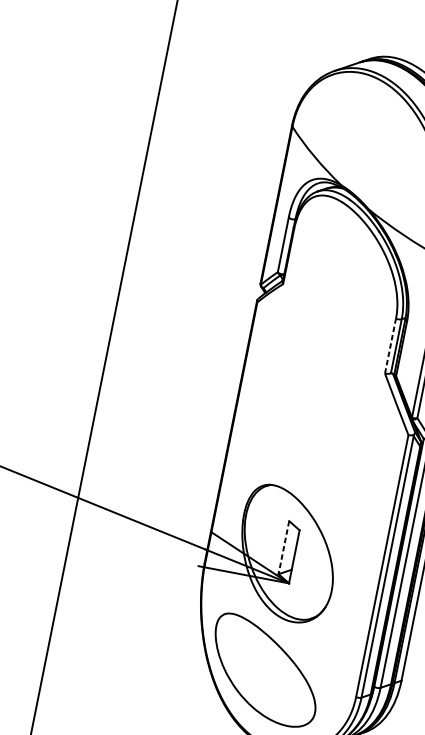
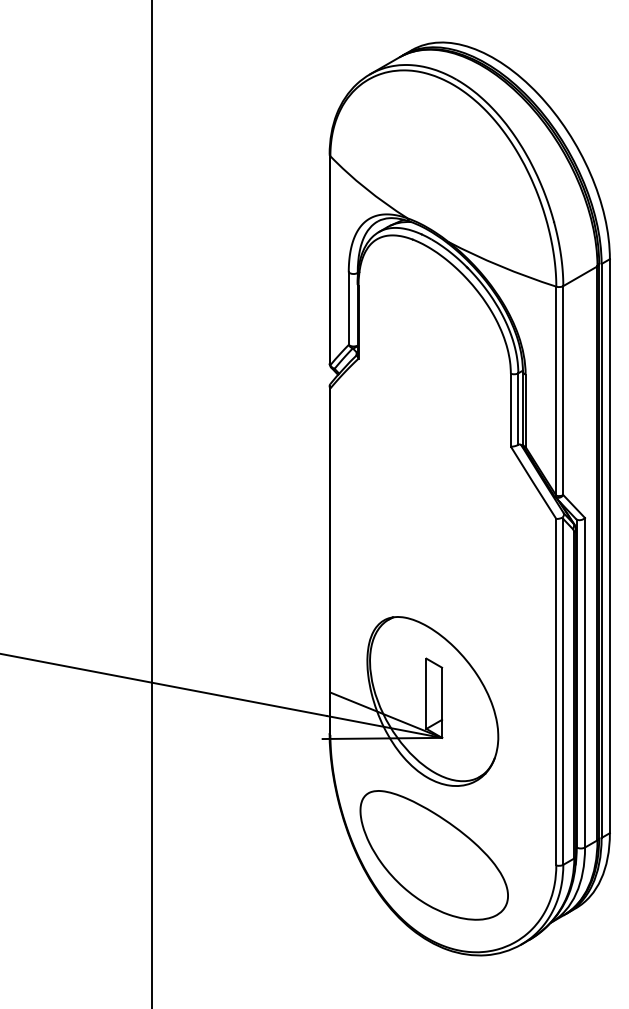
line: (390, 345) -> (510, 409), dashed -> solid
line: (283, 548) -> (426, 694), dashed -> solid

